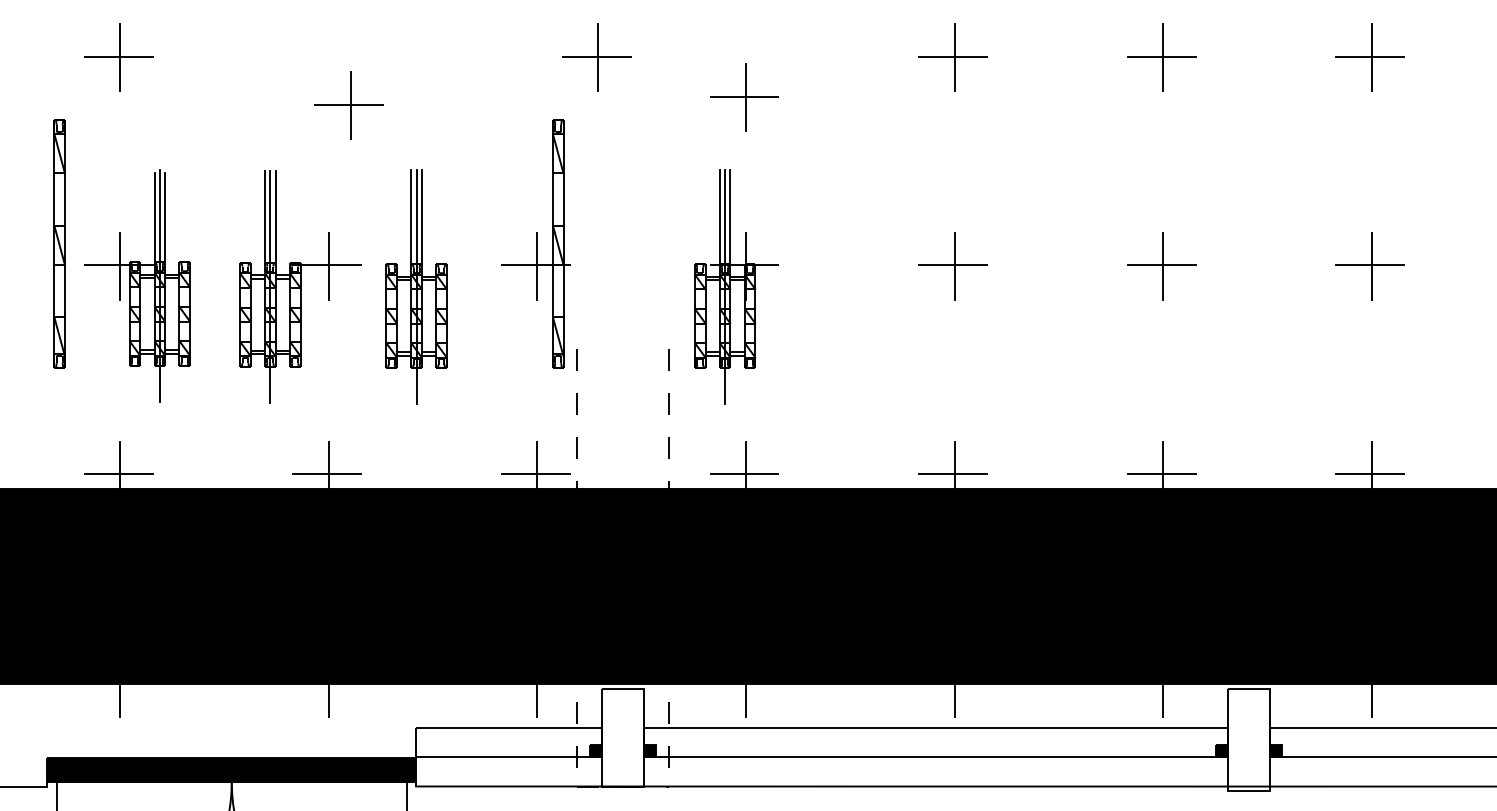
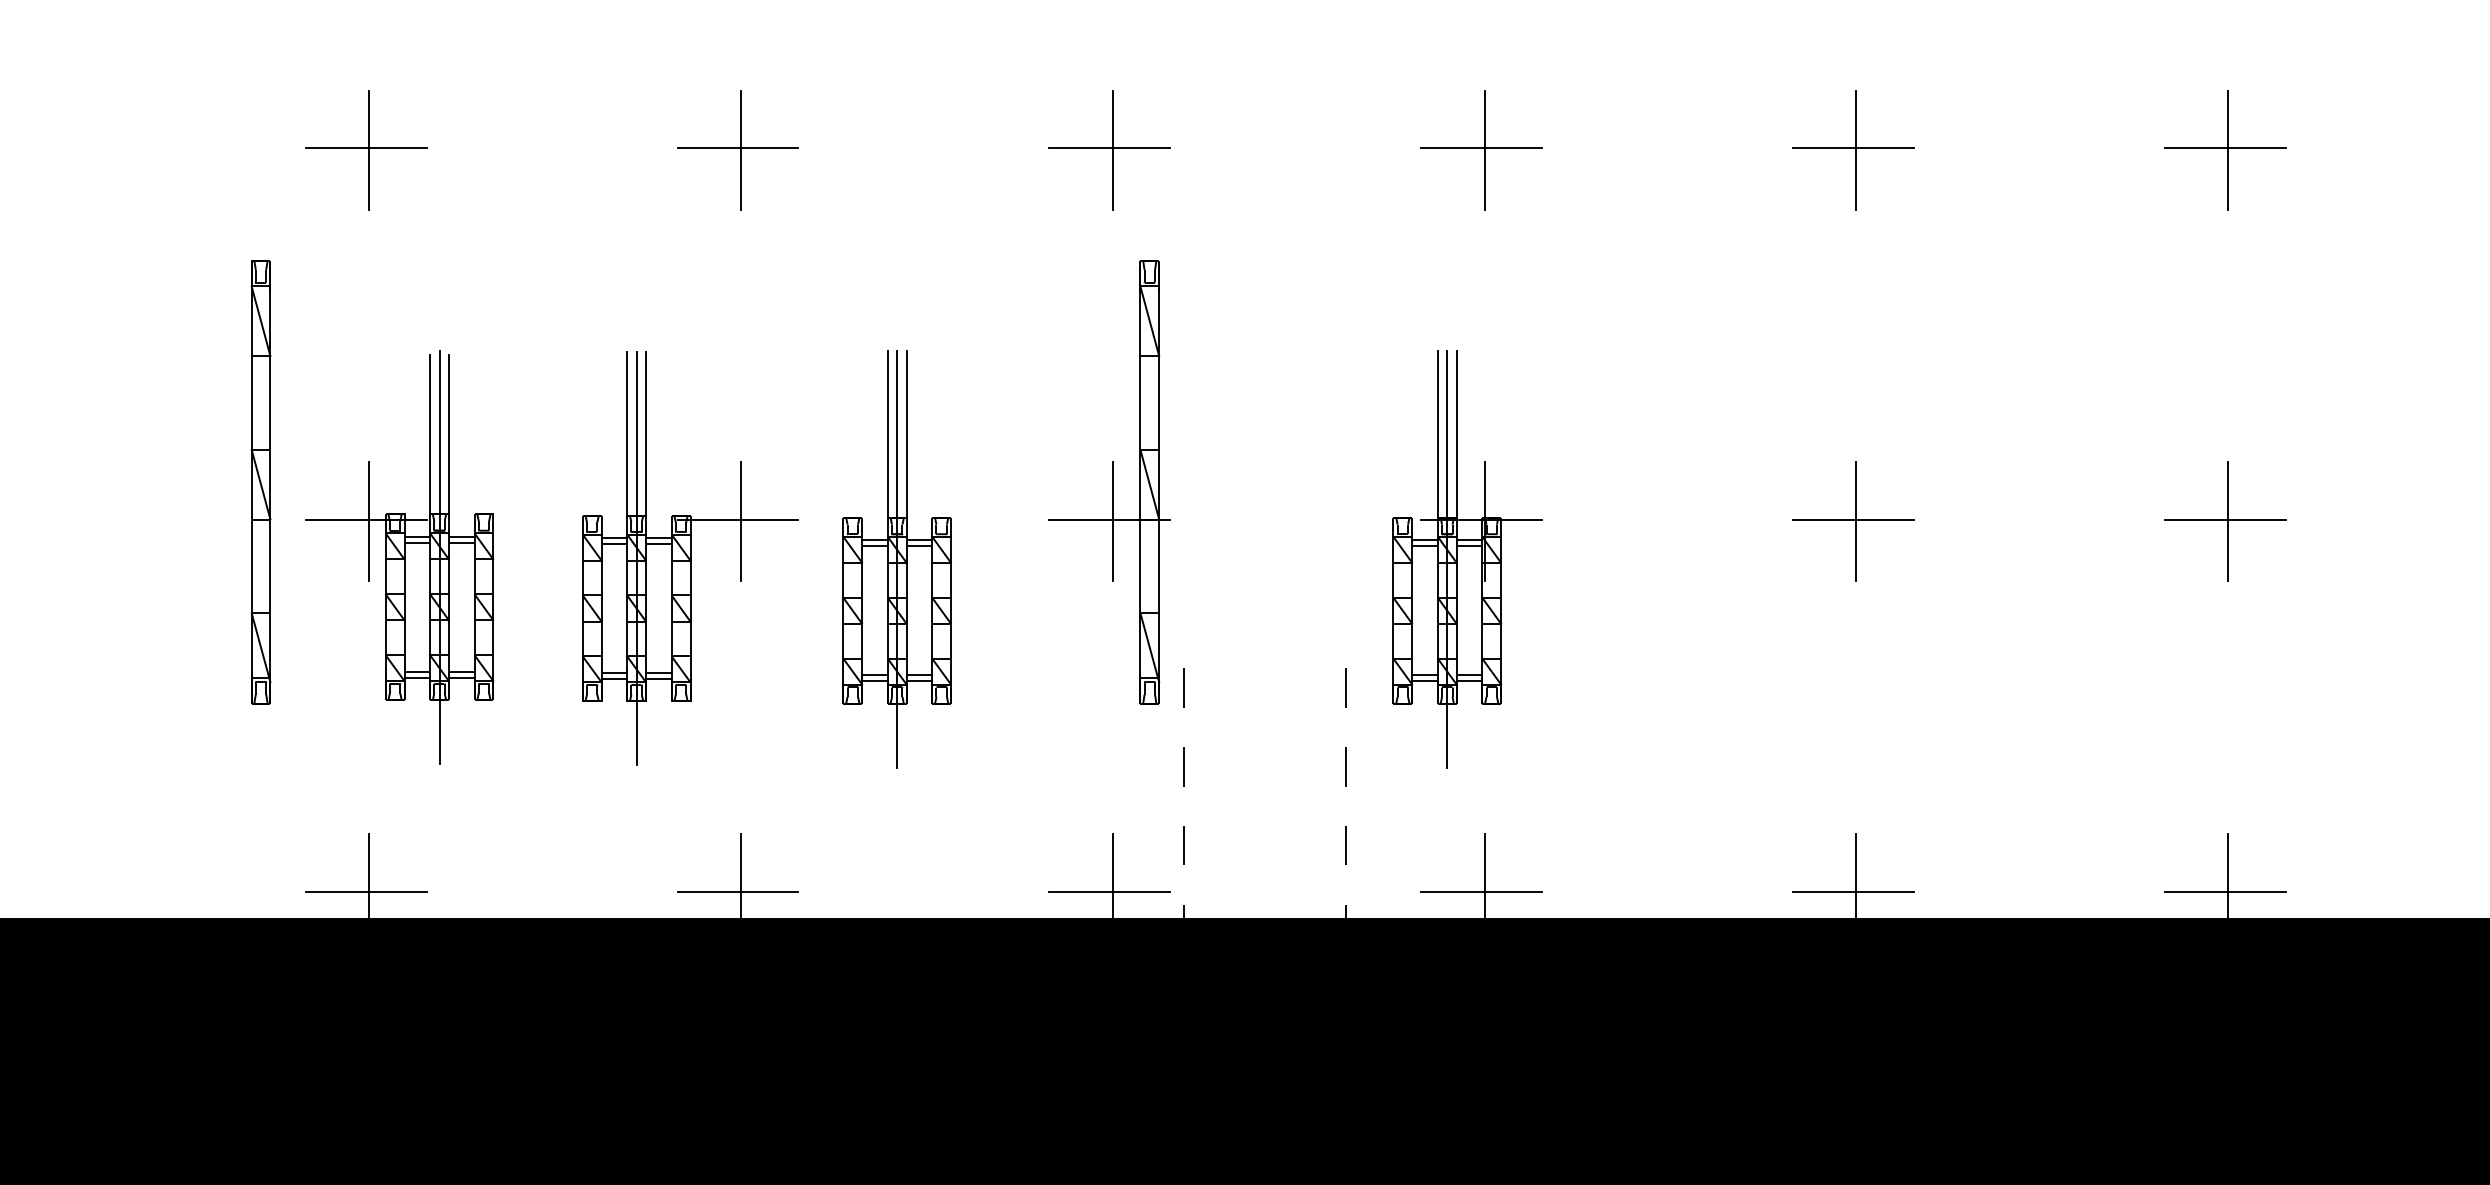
part: (596, 57) -> (1109, 149), moved
part: (744, 97) -> (1481, 149), moved
part: (348, 105) -> (736, 149), moved

